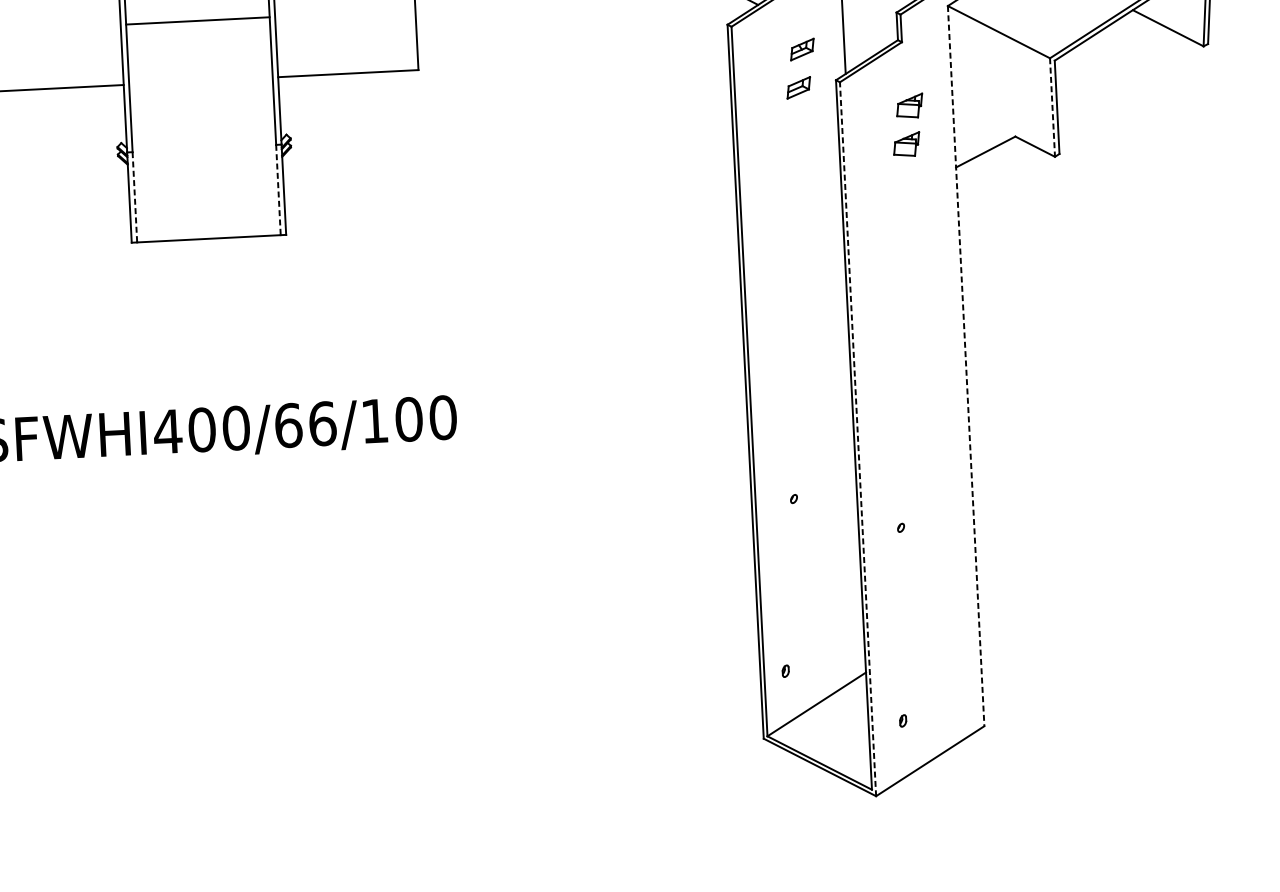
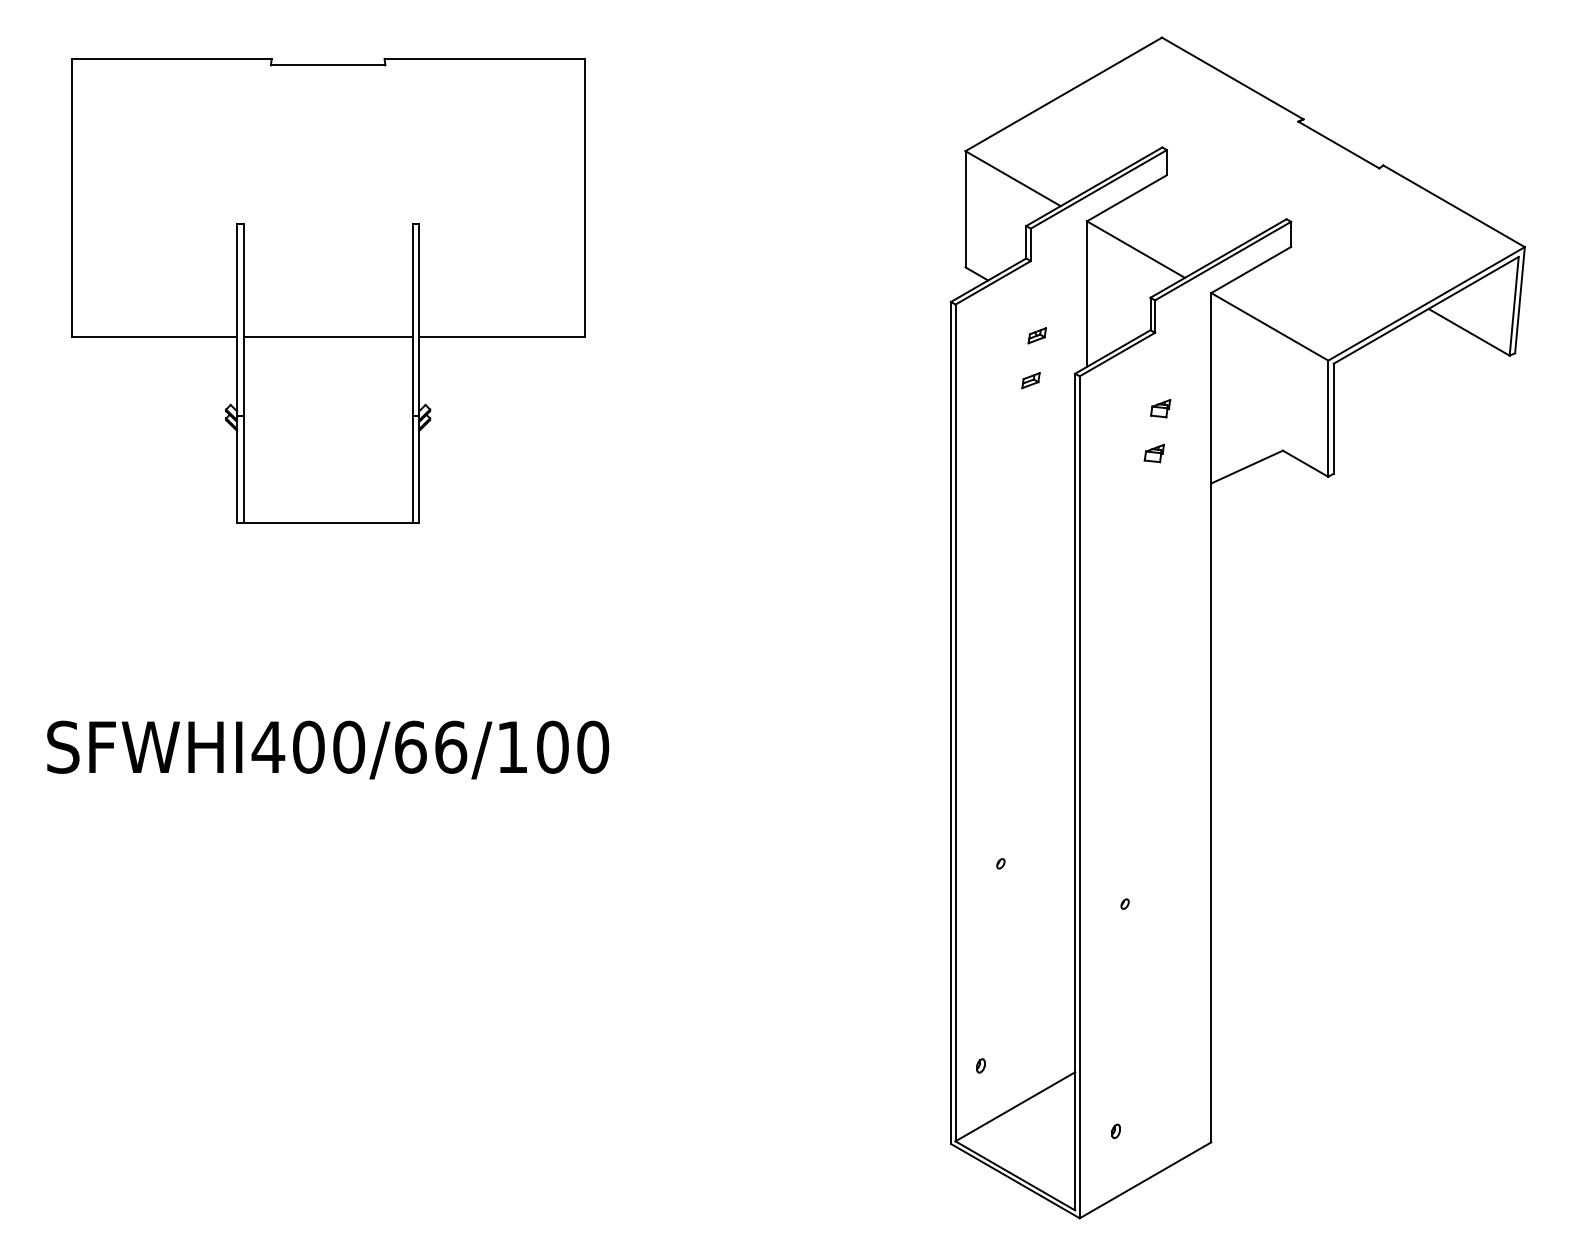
line: (197, 20) -> (327, 336), moved
part: (801, 49) -> (1036, 335), size x0.62
part: (798, 87) -> (1030, 380), size x0.62
part: (909, 106) -> (1160, 408), size x0.62
line: (1052, 108) -> (1328, 419), dashed -> solid
part: (905, 144) -> (1153, 453), size x0.62
line: (278, 190) -> (412, 470), dashed -> solid
line: (134, 198) -> (243, 470), dashed -> solid
line: (966, 365) -> (1211, 717), dashed -> solid
line: (857, 439) -> (1079, 797), dashed -> solid

